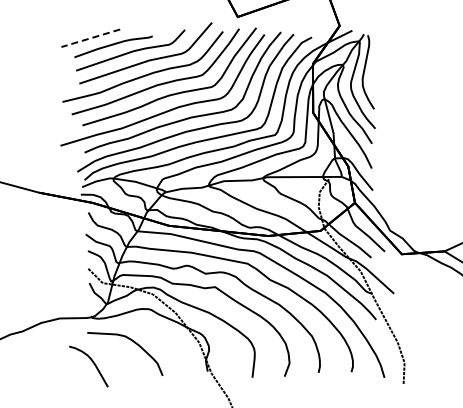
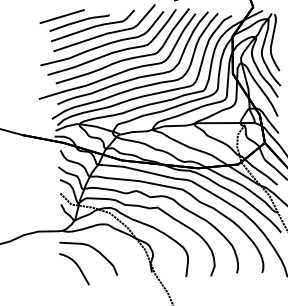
line: (90, 38) -> (61, 16), dashed -> solid
curve: (93, 364) -> (78, 267), moved

